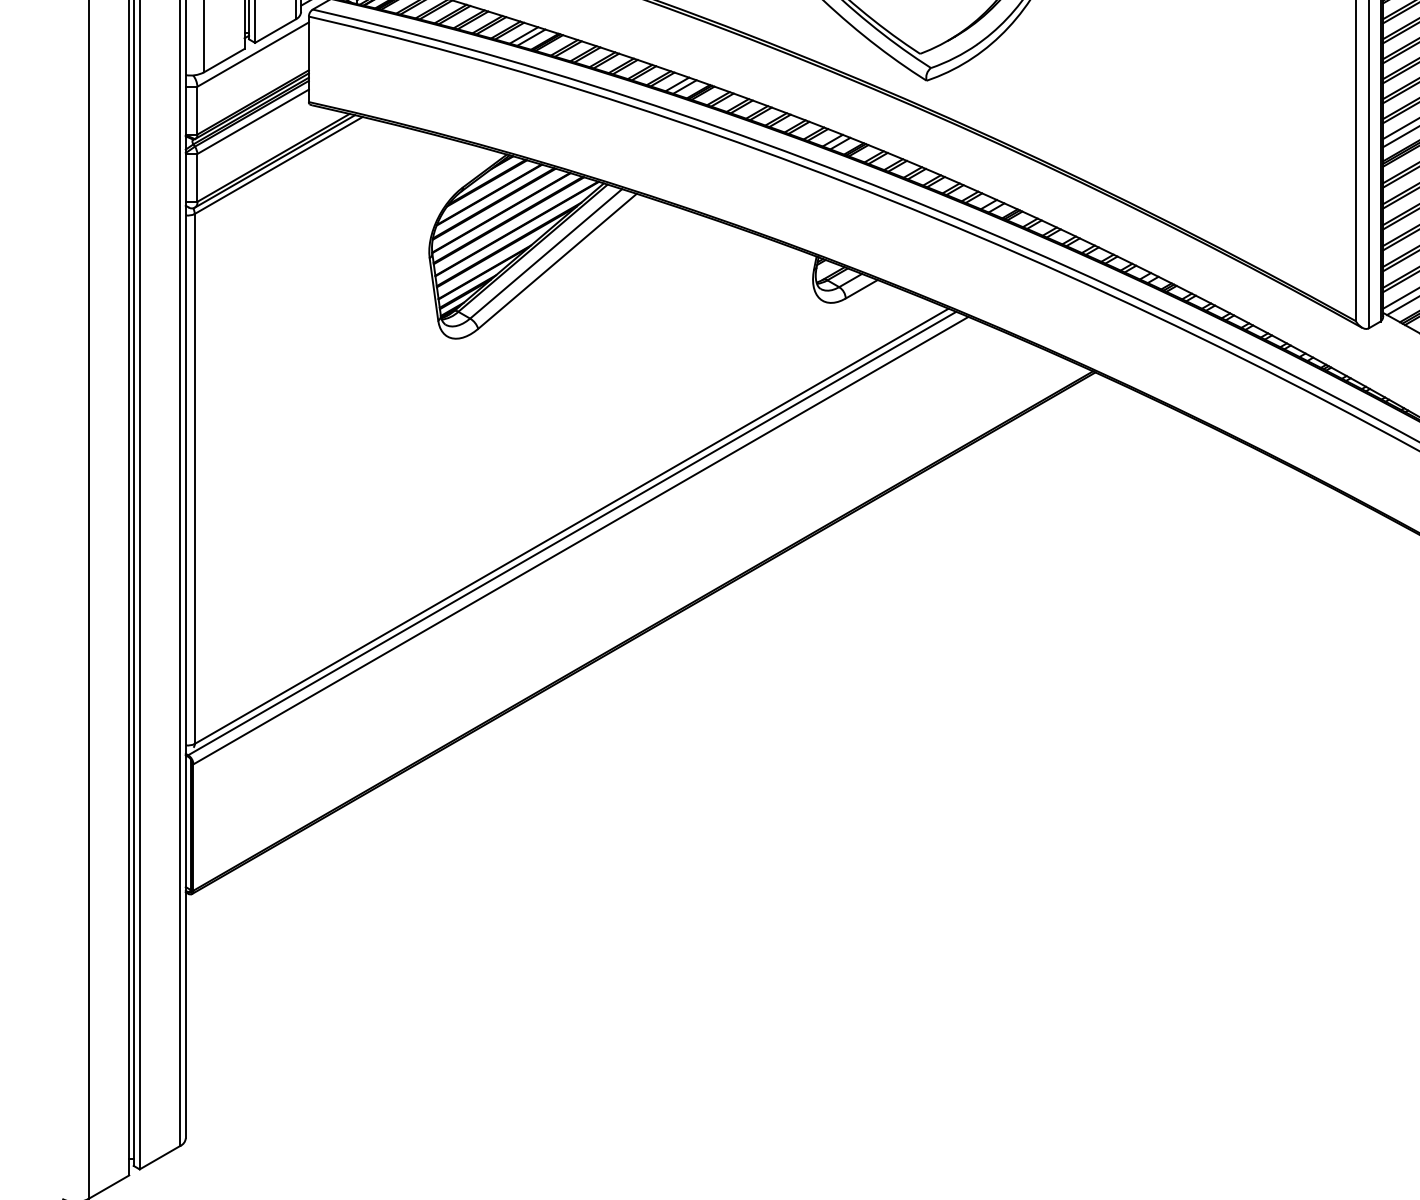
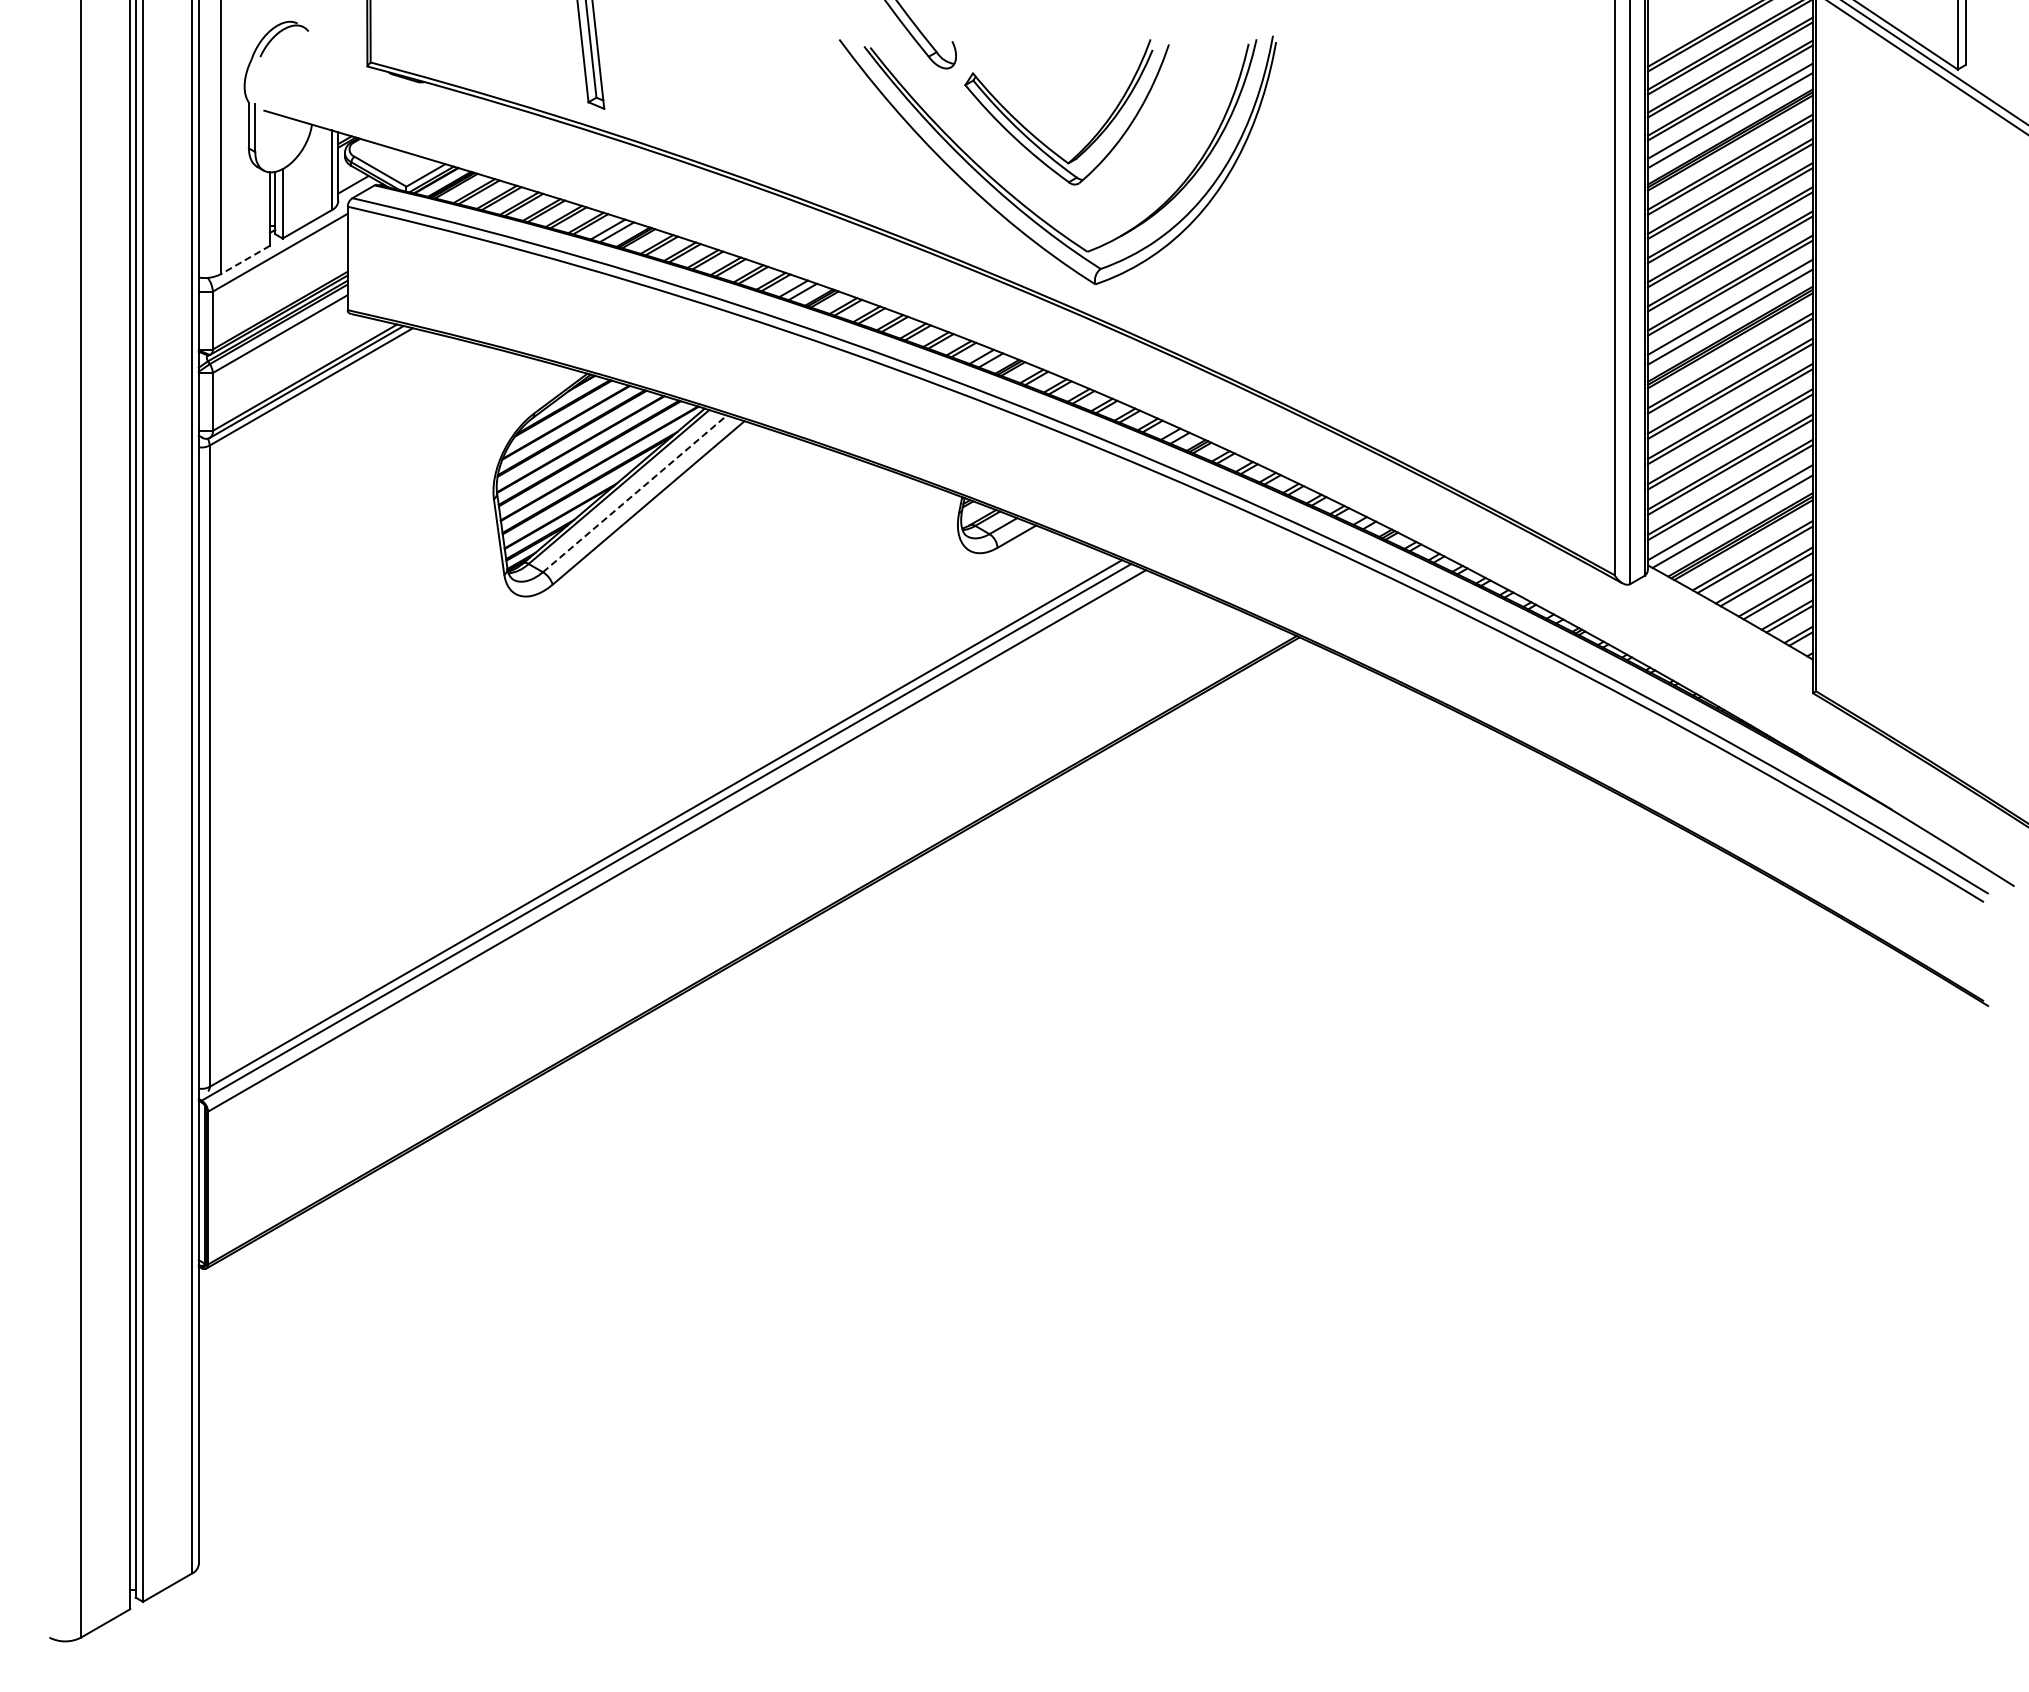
line: (223, 61) -> (244, 260), solid -> dashed
line: (545, 253) -> (634, 493), solid -> dashed

